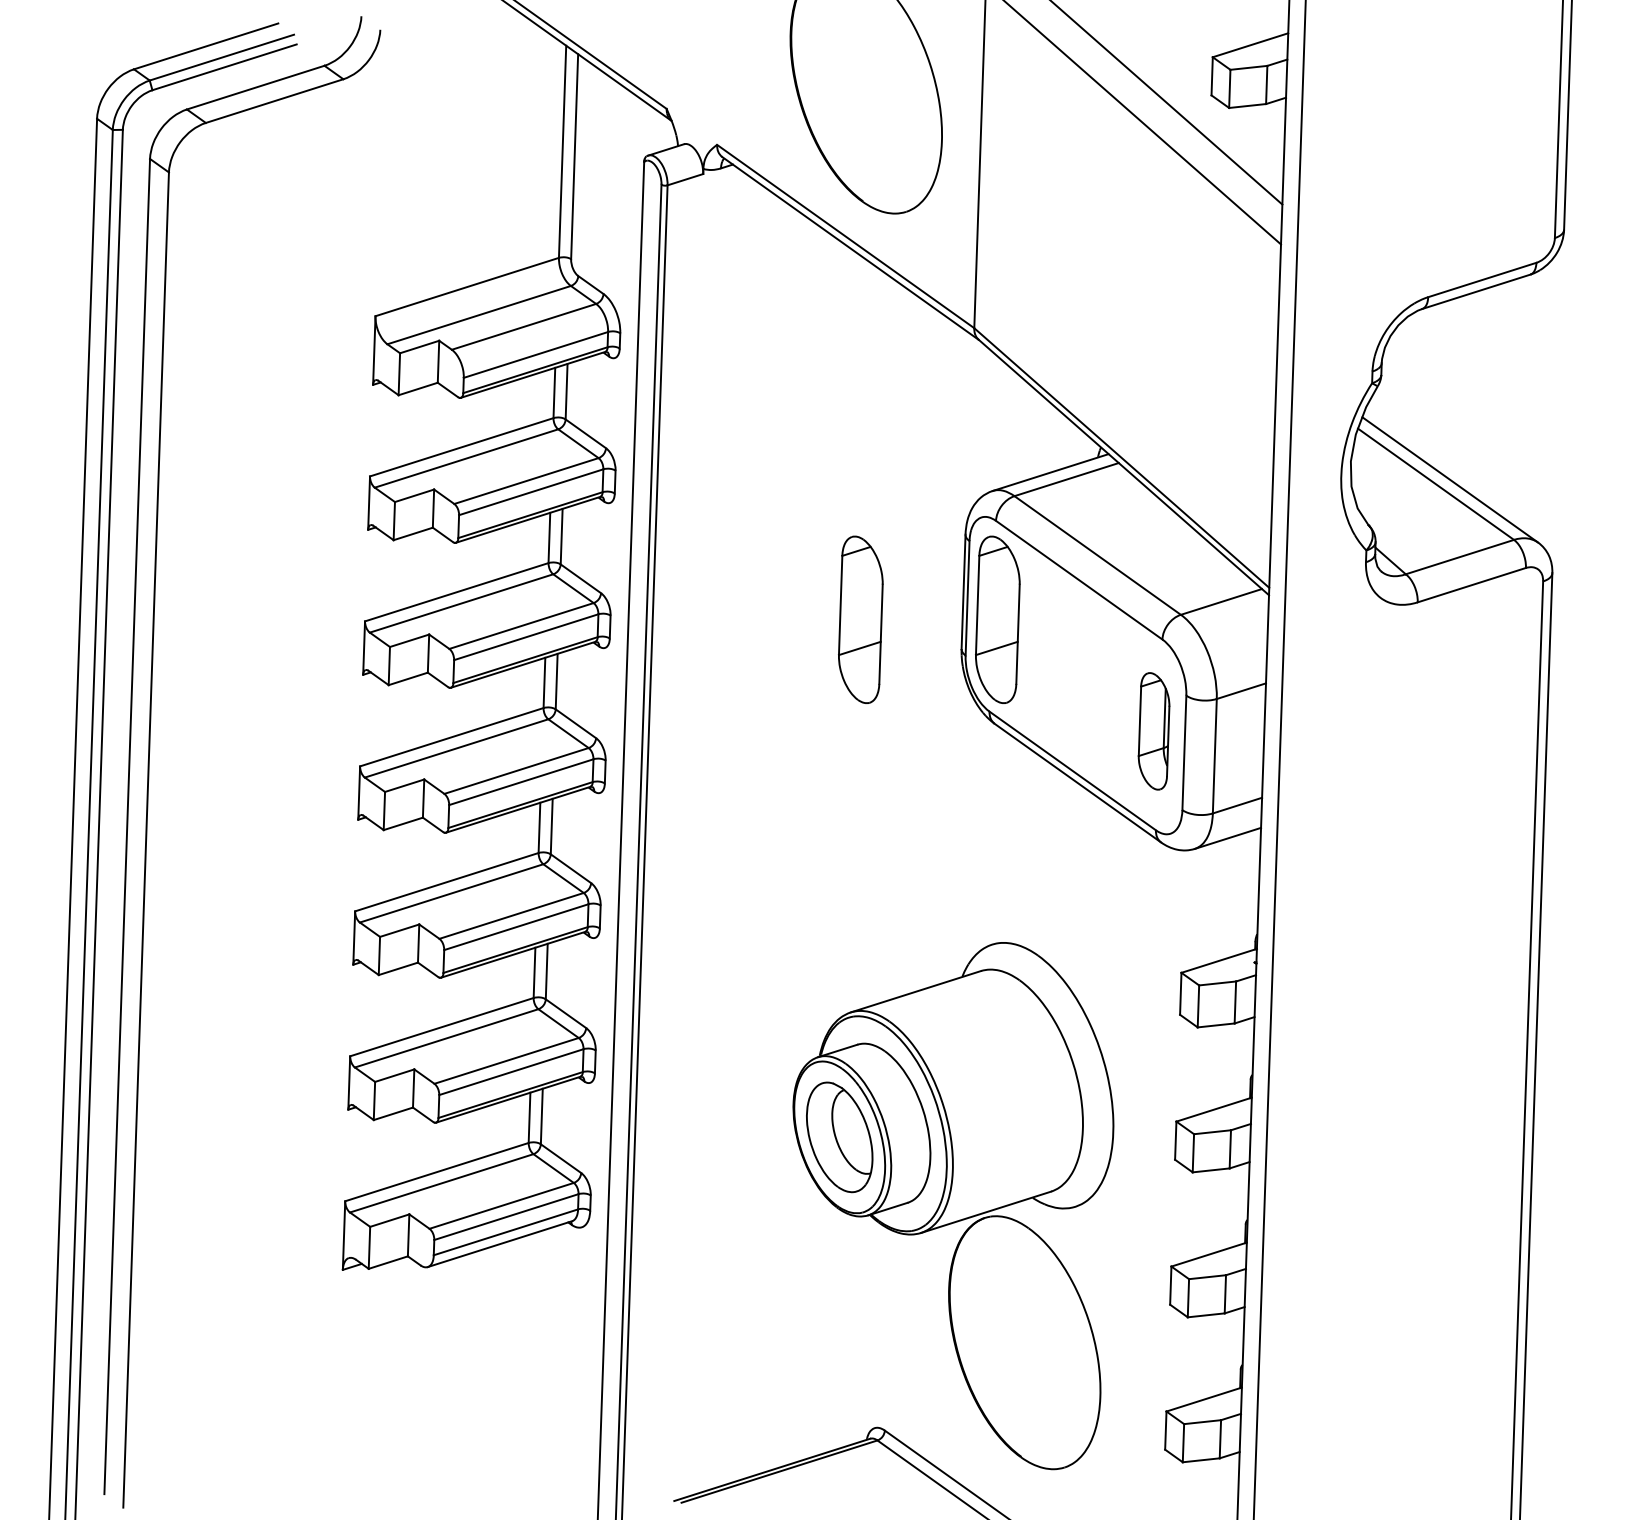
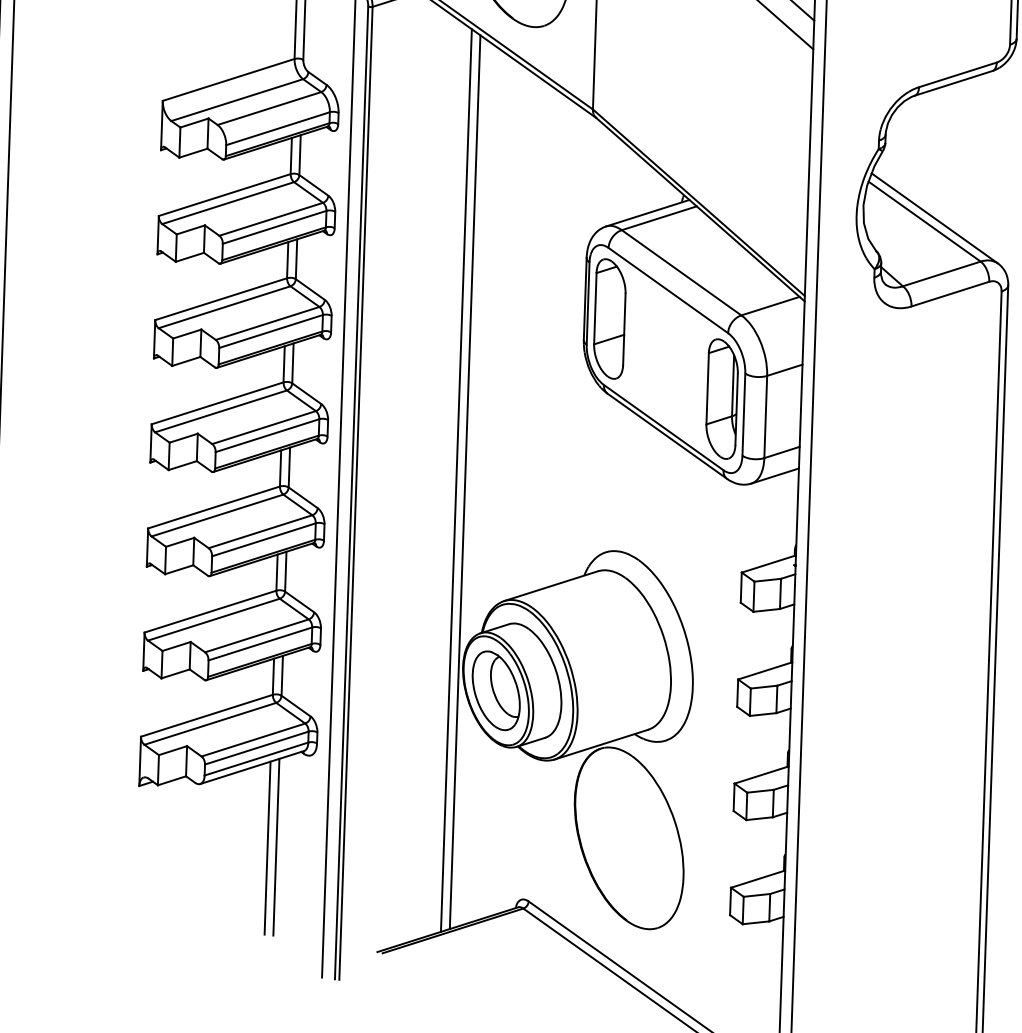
part: (860, 619) -> (511, 318), removed
part: (1153, 731) -> (721, 399), size x1.43
line: (783, 844) -> (455, 480), added
line: (796, 846) -> (465, 481), added
line: (533, 1355) -> (276, 847), added
line: (521, 1356) -> (267, 848), added

